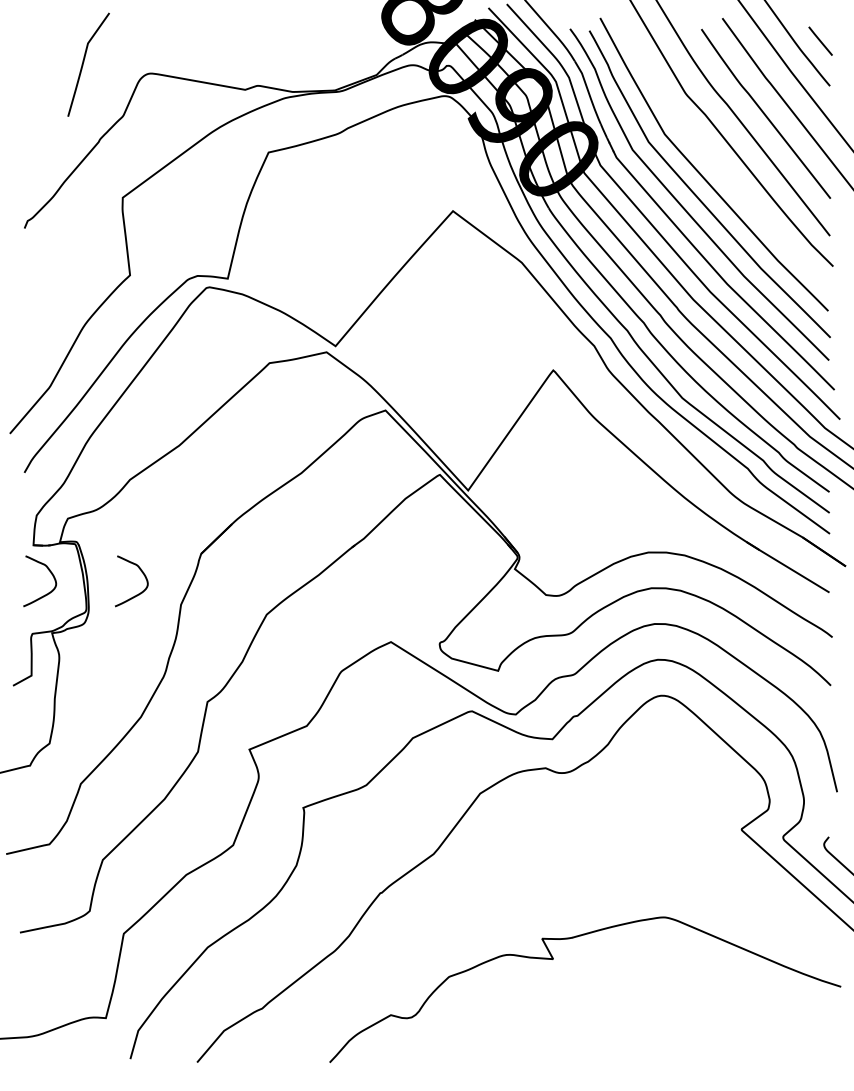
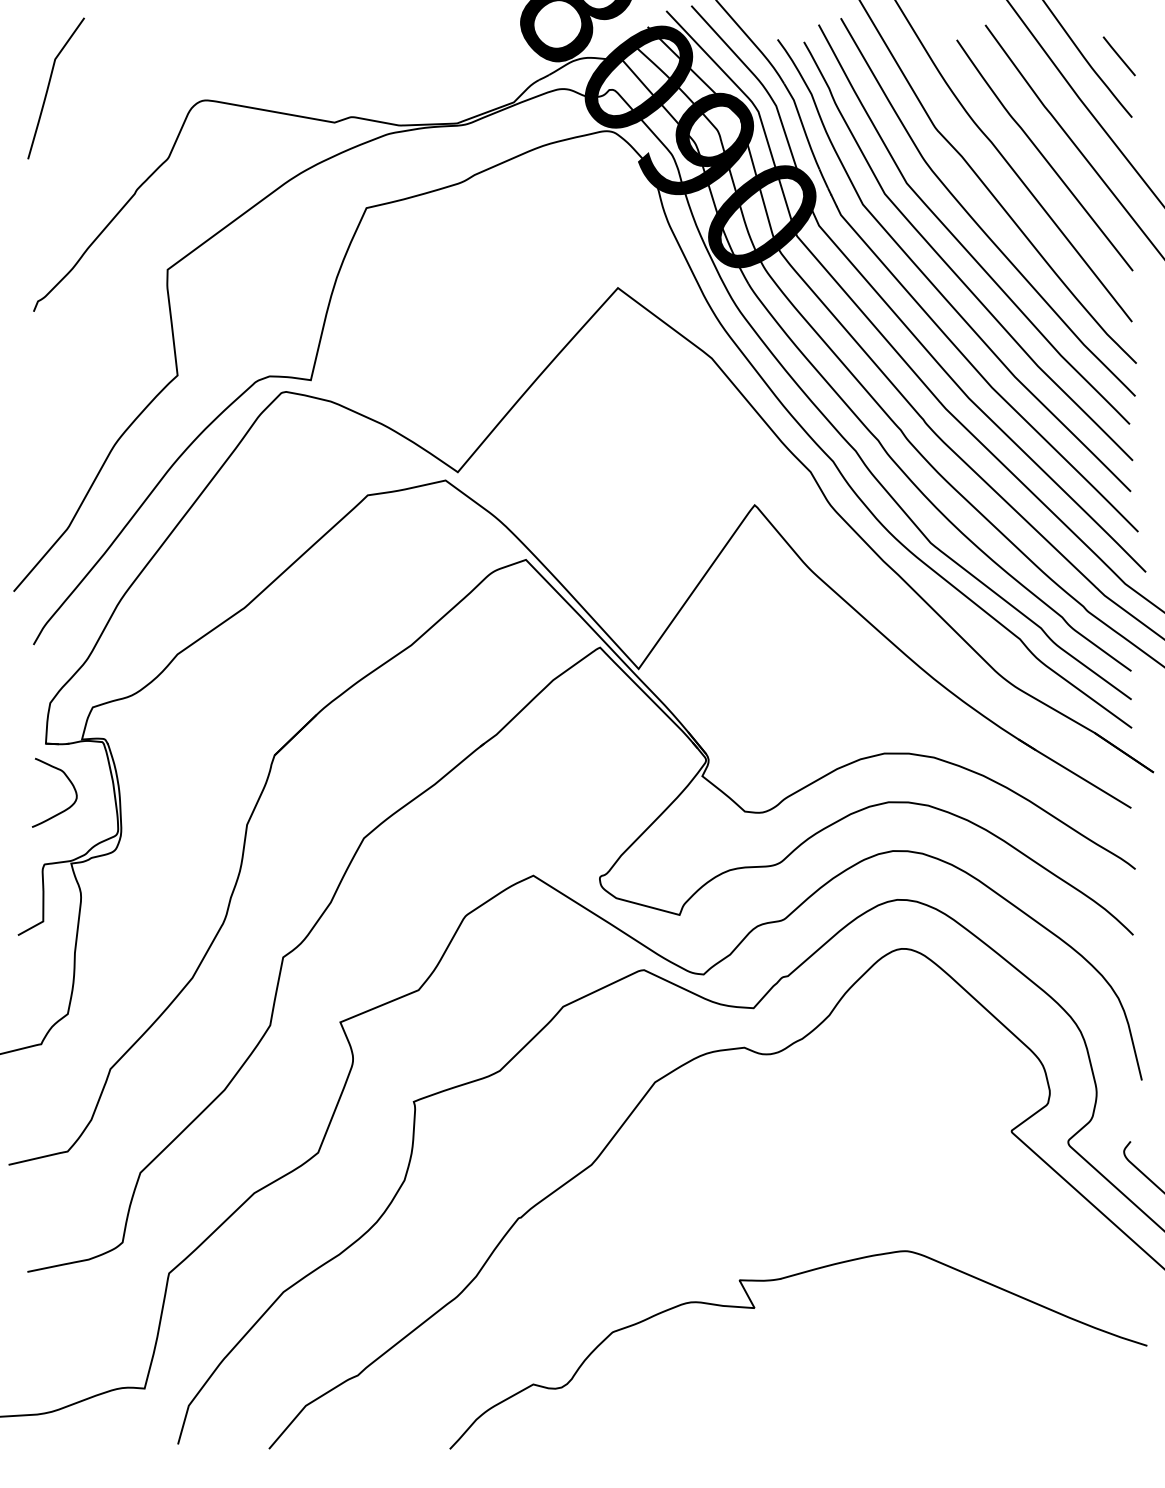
curve: (83, 63) -> (49, 86), moved
curve: (714, 160) -> (974, 219), added
curve: (143, 574) -> (195, 783), removed

